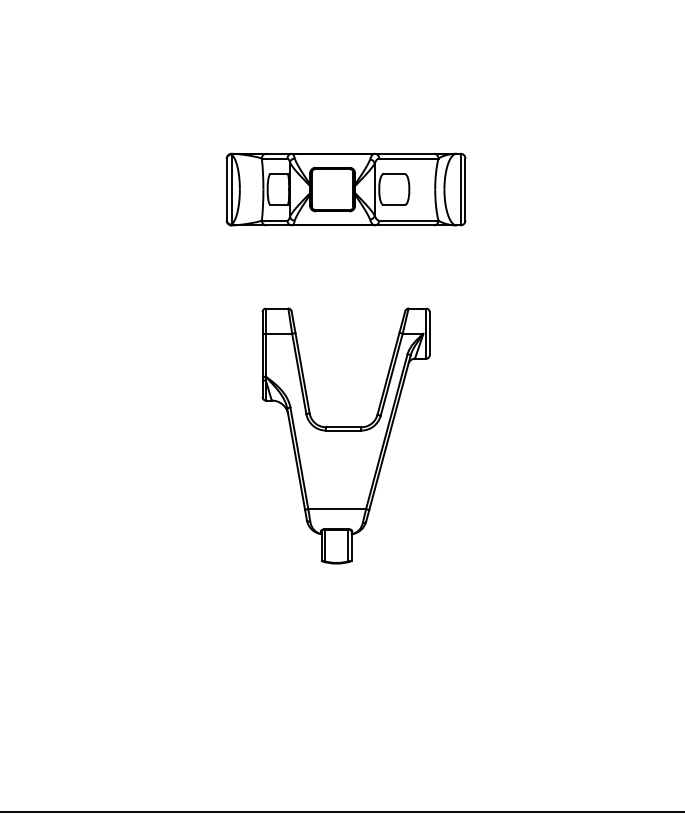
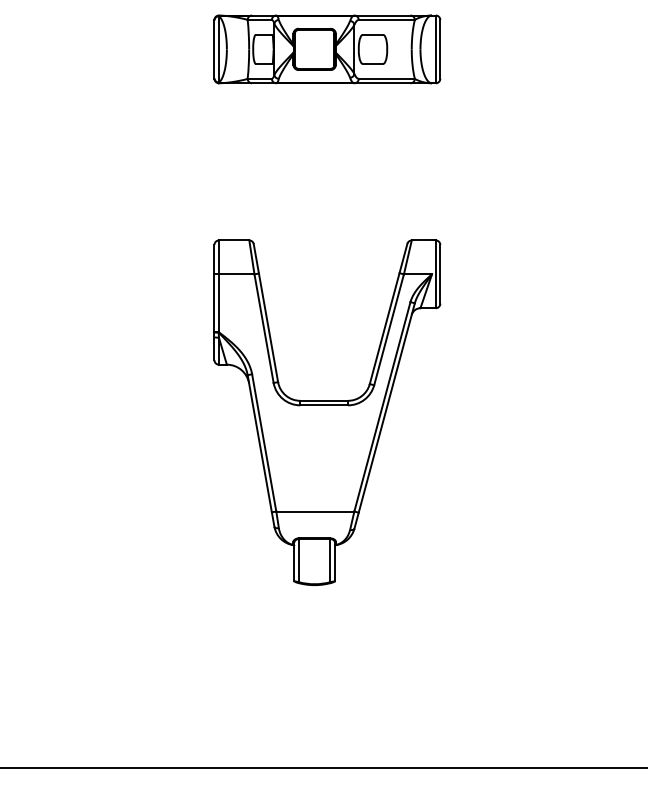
part: (346, 189) -> (327, 49), moved
part: (346, 435) -> (327, 412), size x1.43

